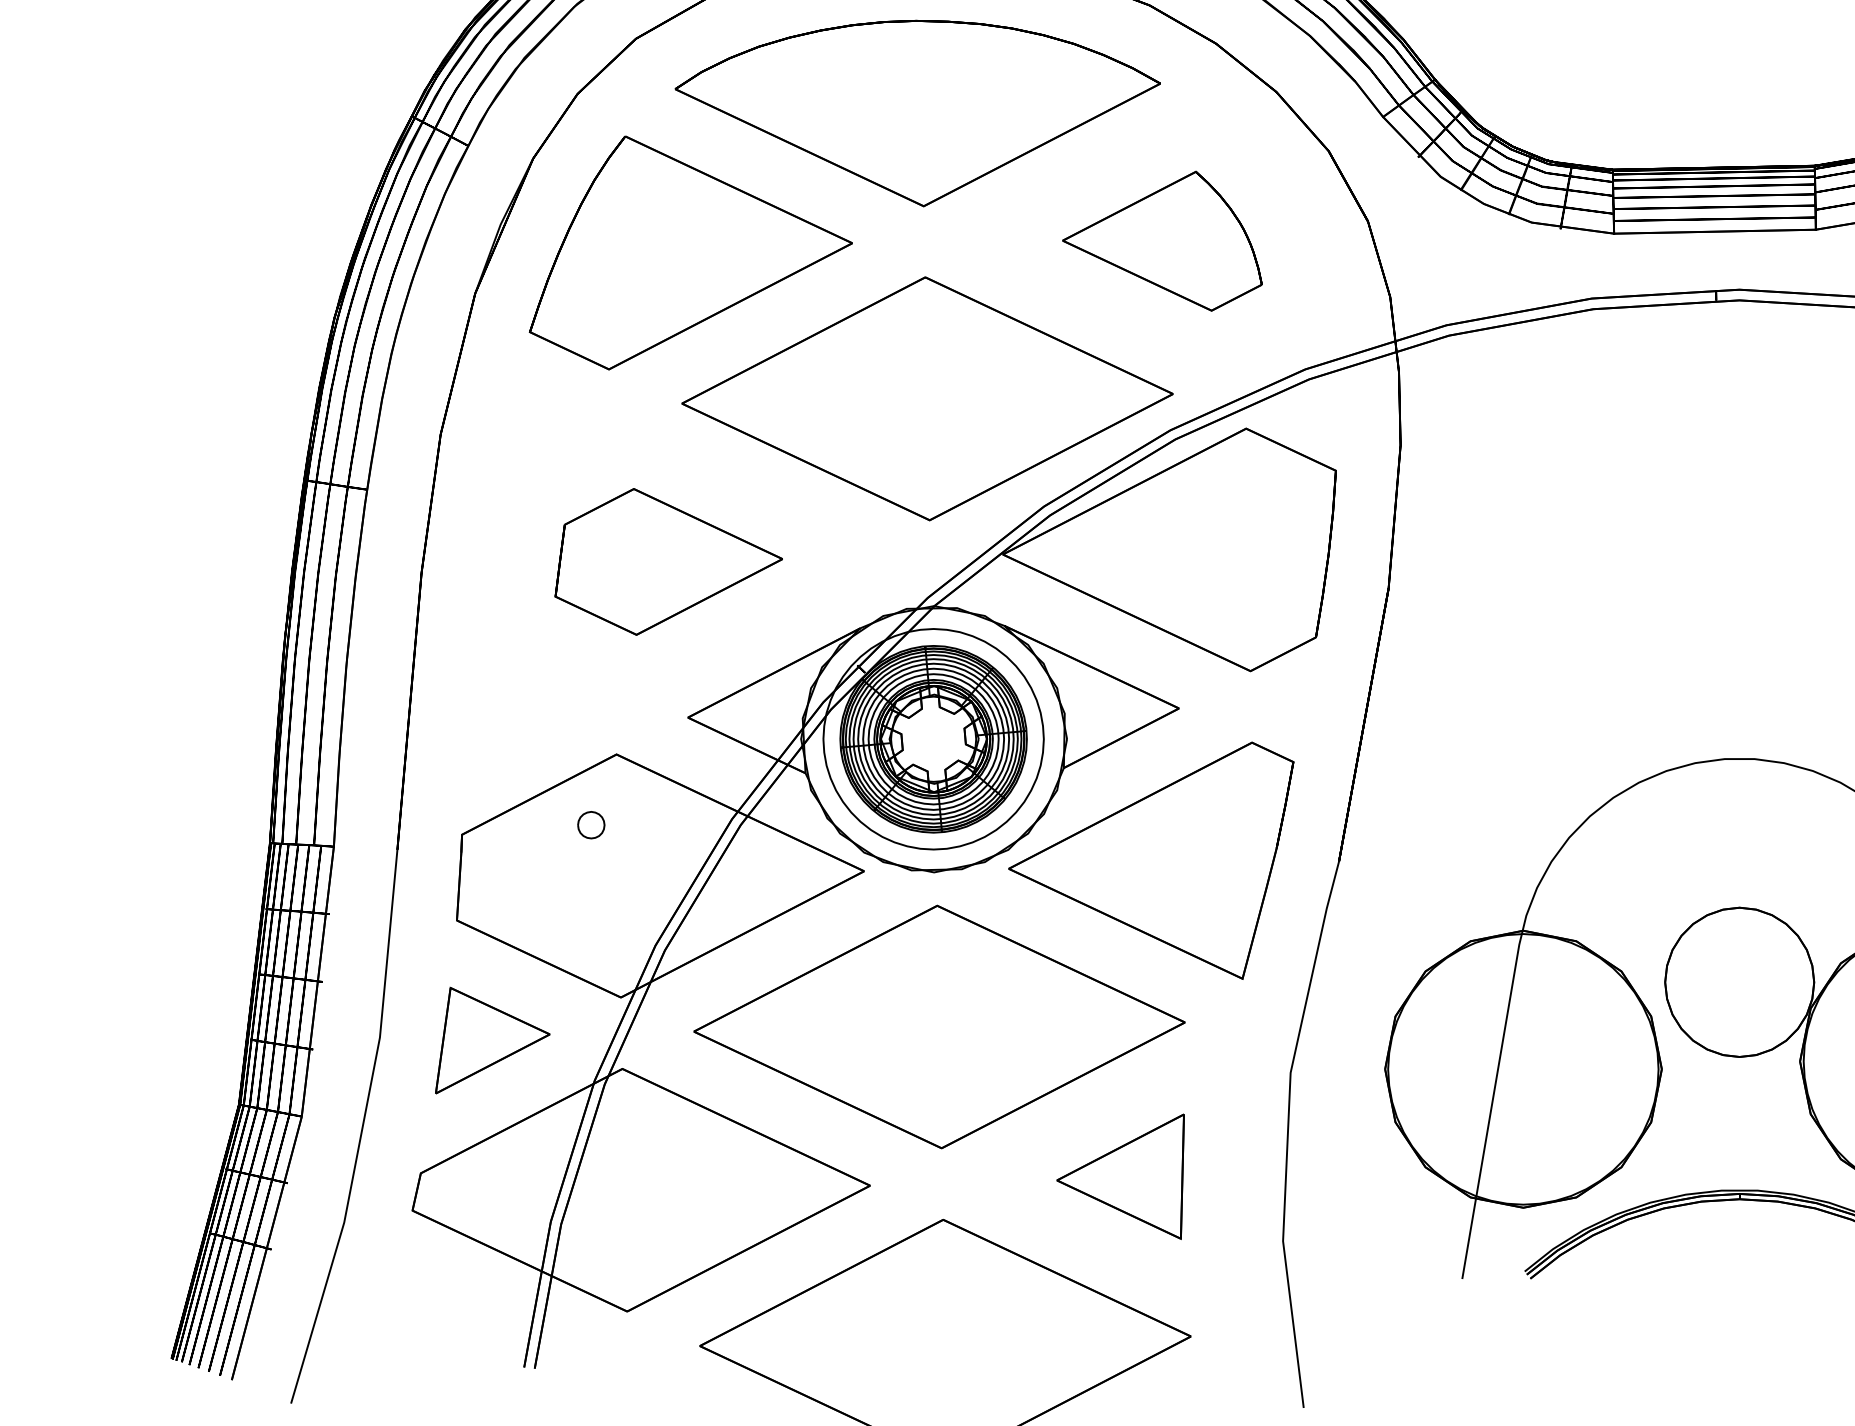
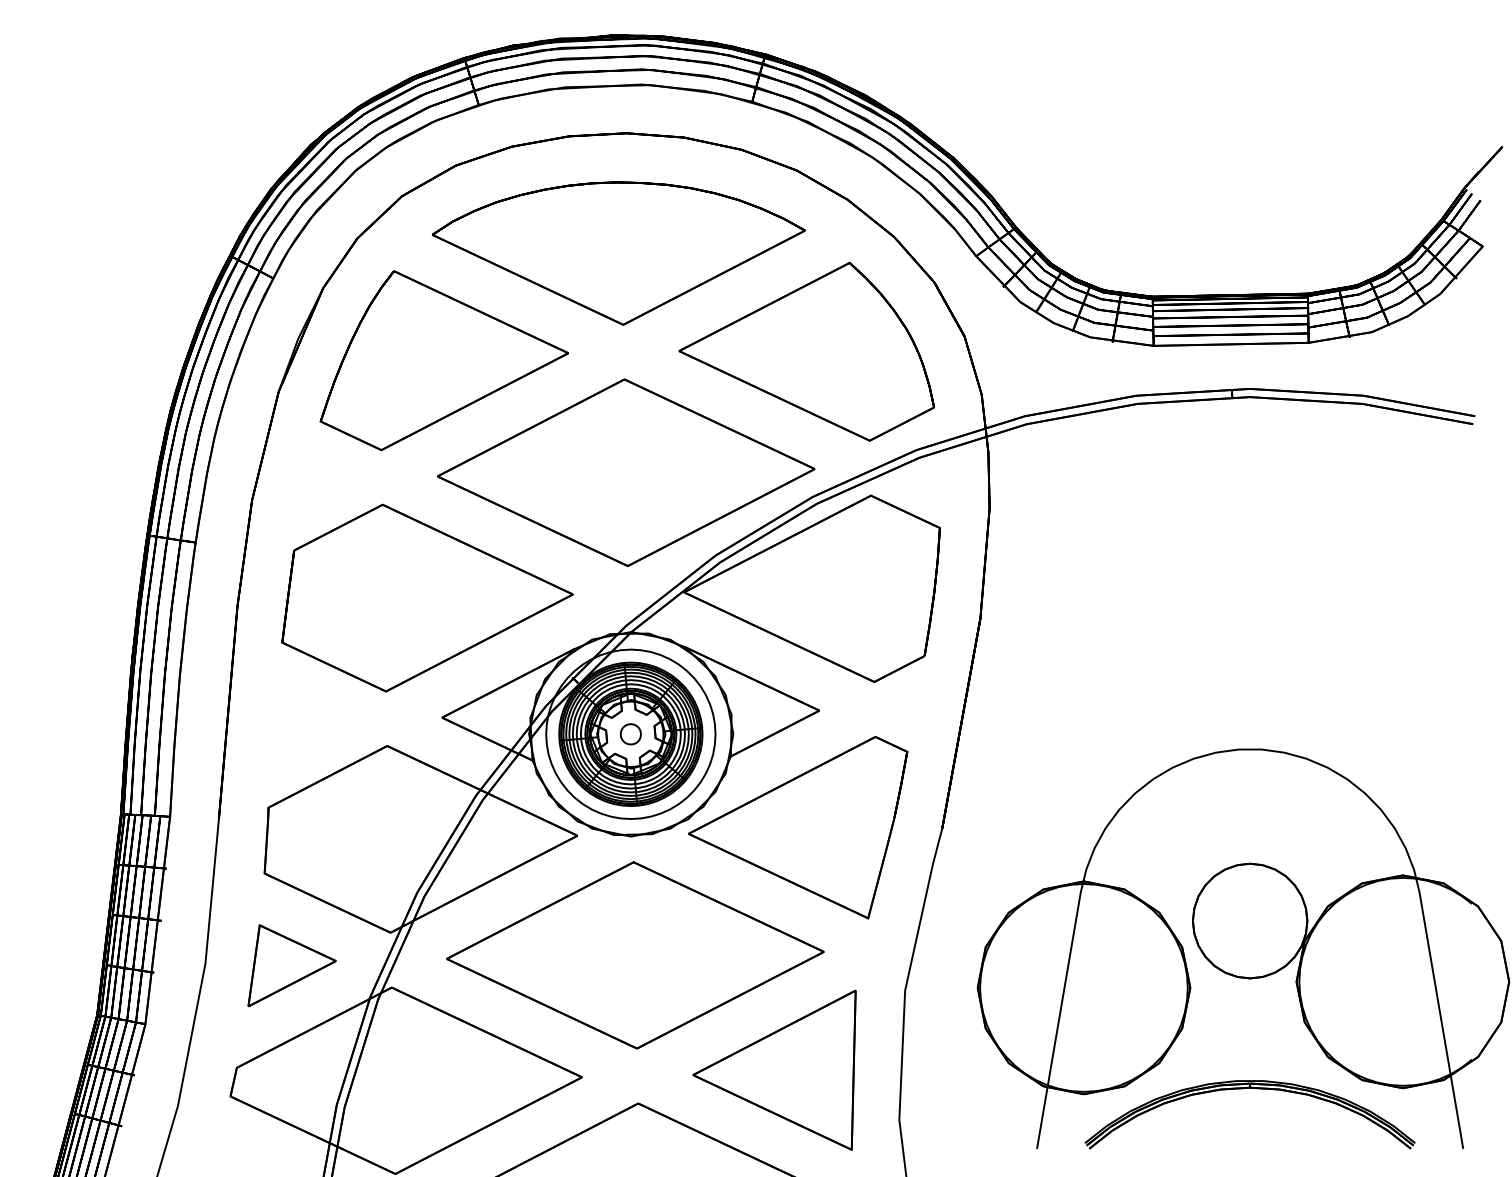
part: (1162, 241) -> (806, 351), size x1.67
part: (668, 561) -> (427, 597), size x1.67
part: (590, 825) -> (630, 734), moved
part: (1120, 1176) -> (774, 1070), size x1.67

